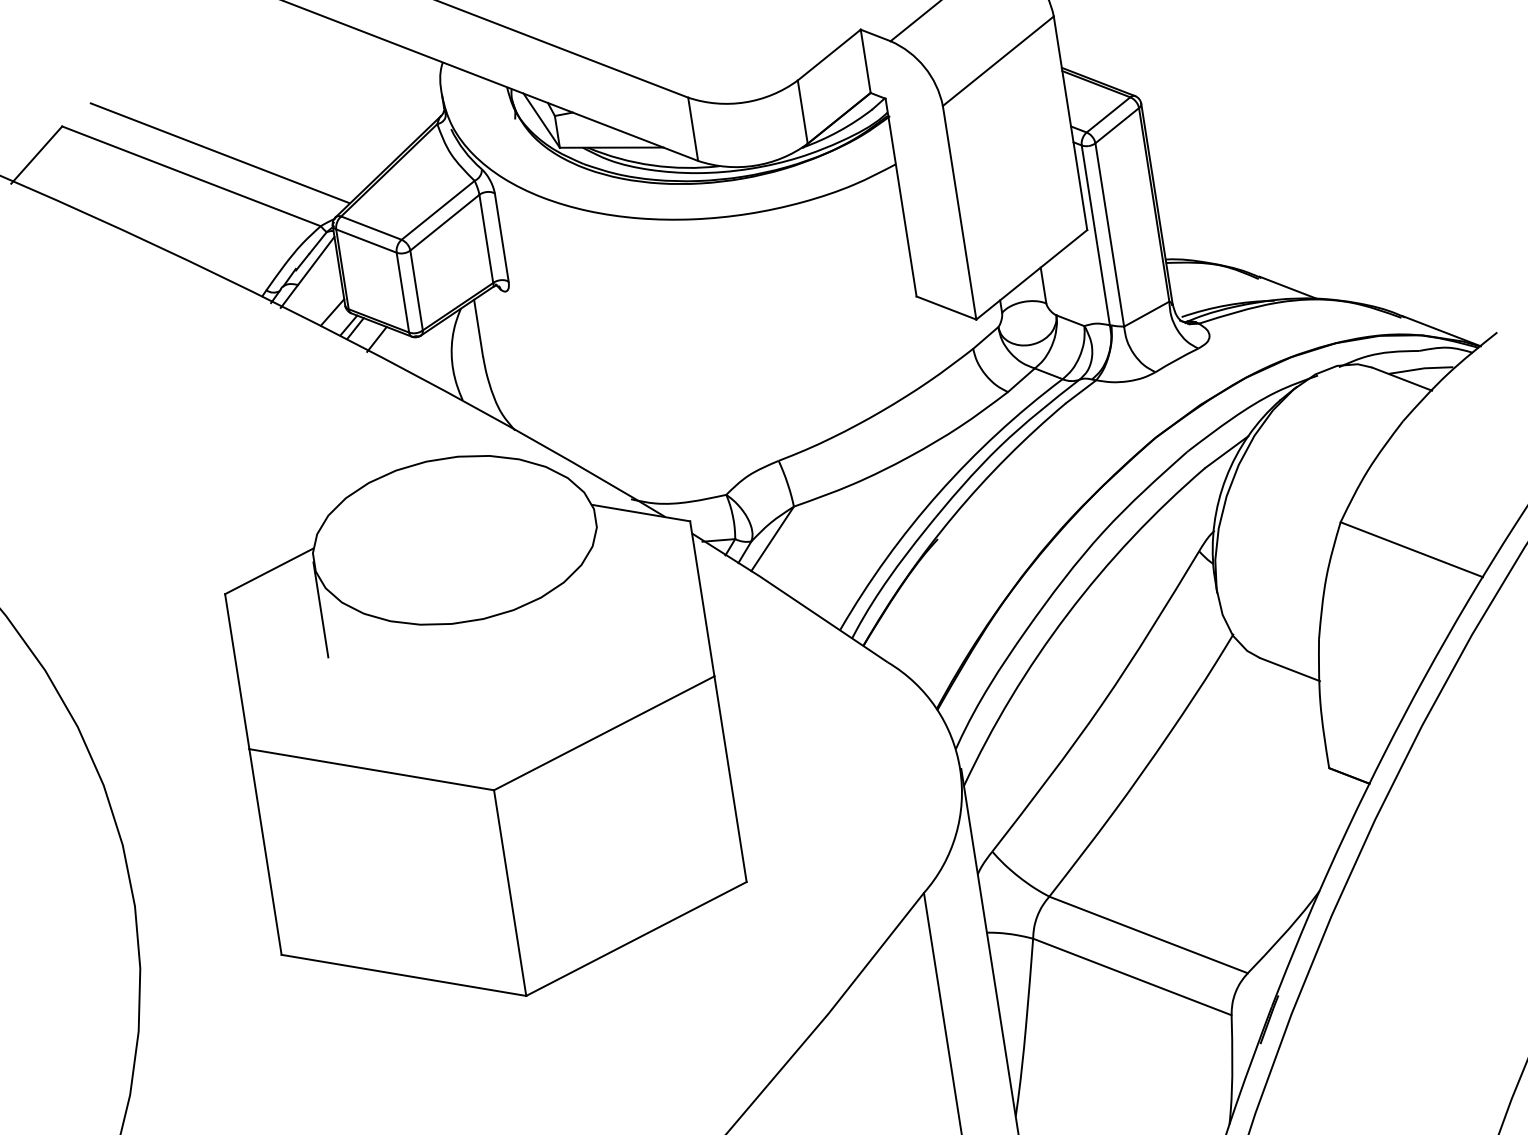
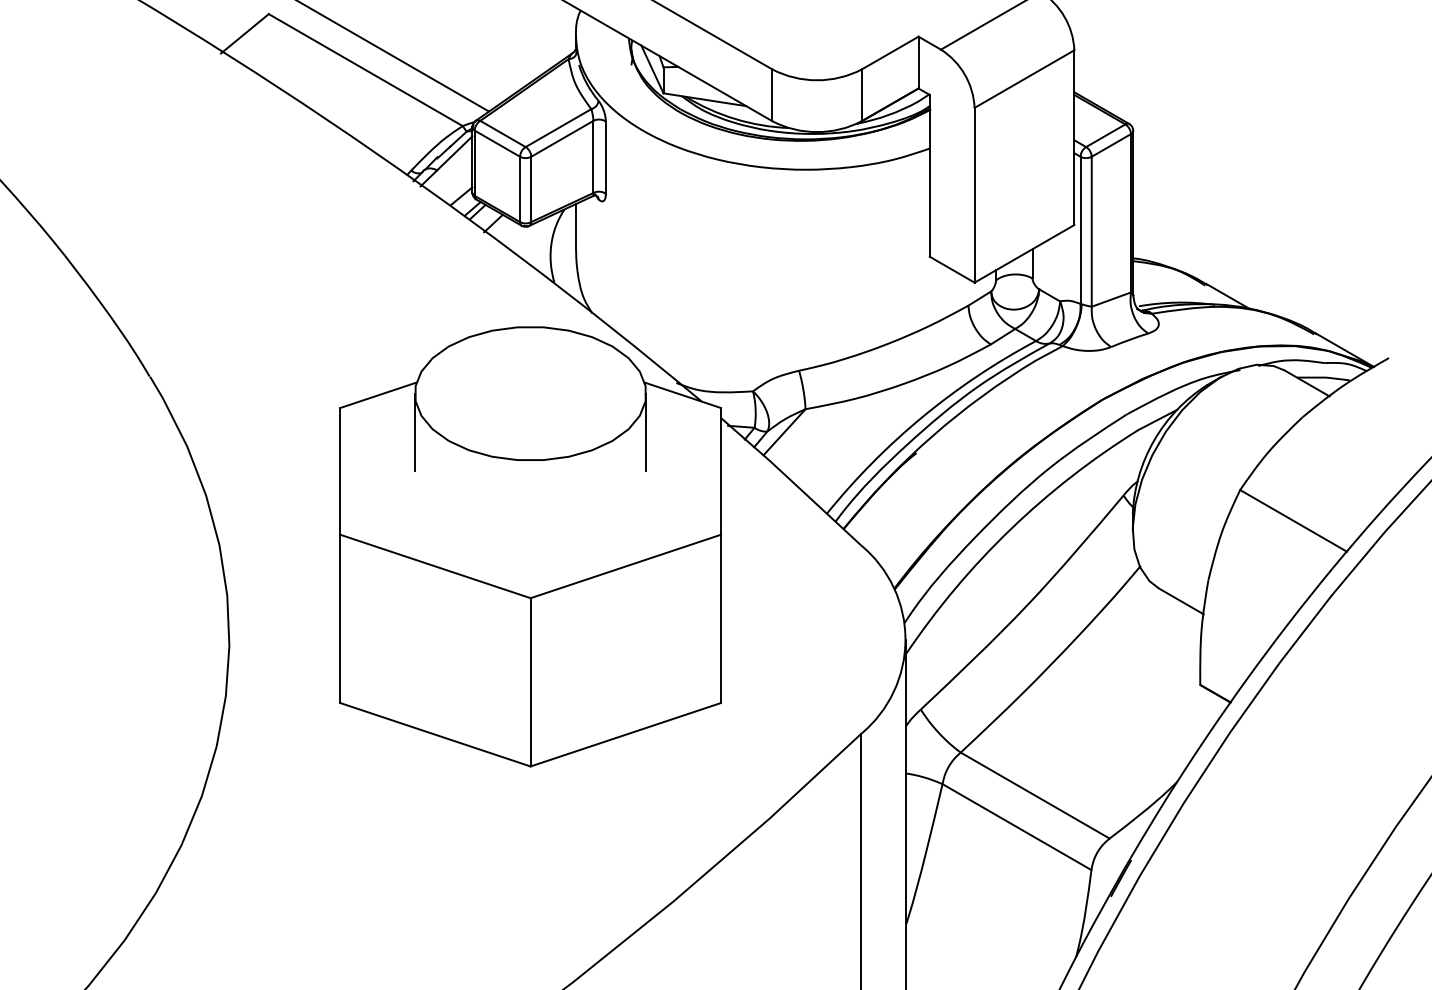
line: (603, 565) -> (646, 432), added

